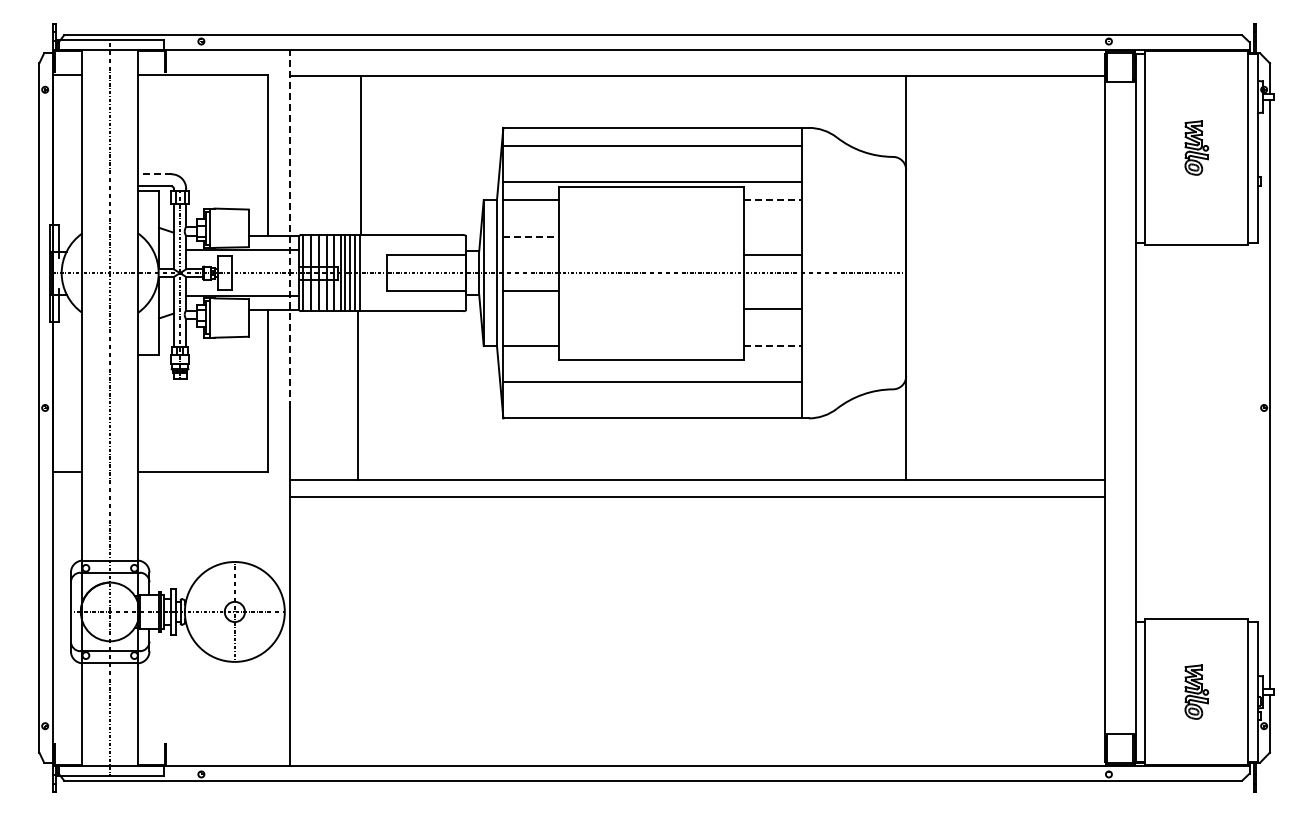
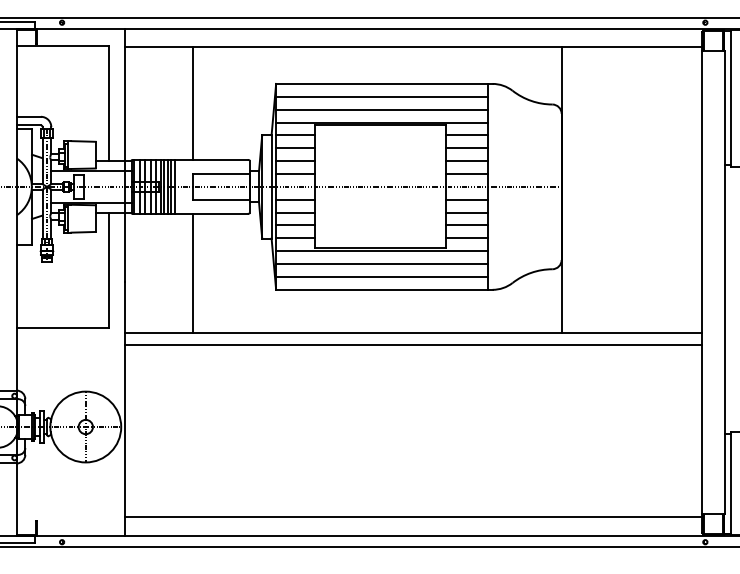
line: (360, 155) -> (193, 103), moved
line: (652, 164) -> (381, 109), added
line: (154, 174) -> (28, 116), dashed -> solid
line: (773, 200) -> (467, 135), dashed -> solid
line: (530, 218) -> (295, 148), added
line: (772, 218) -> (466, 148), added
line: (289, 228) -> (124, 155), dashed -> solid
line: (530, 236) -> (295, 160), dashed -> solid
line: (772, 236) -> (466, 160), added
line: (530, 255) -> (295, 174), added
line: (772, 291) -> (466, 199), added
line: (530, 309) -> (295, 212), added
line: (530, 327) -> (295, 225), added
line: (772, 327) -> (466, 225), added
line: (773, 345) -> (467, 238), dashed -> solid
line: (652, 363) -> (381, 250), added
line: (357, 395) -> (193, 273), moved
line: (652, 400) -> (381, 277), added
line: (696, 739) -> (413, 517), added

